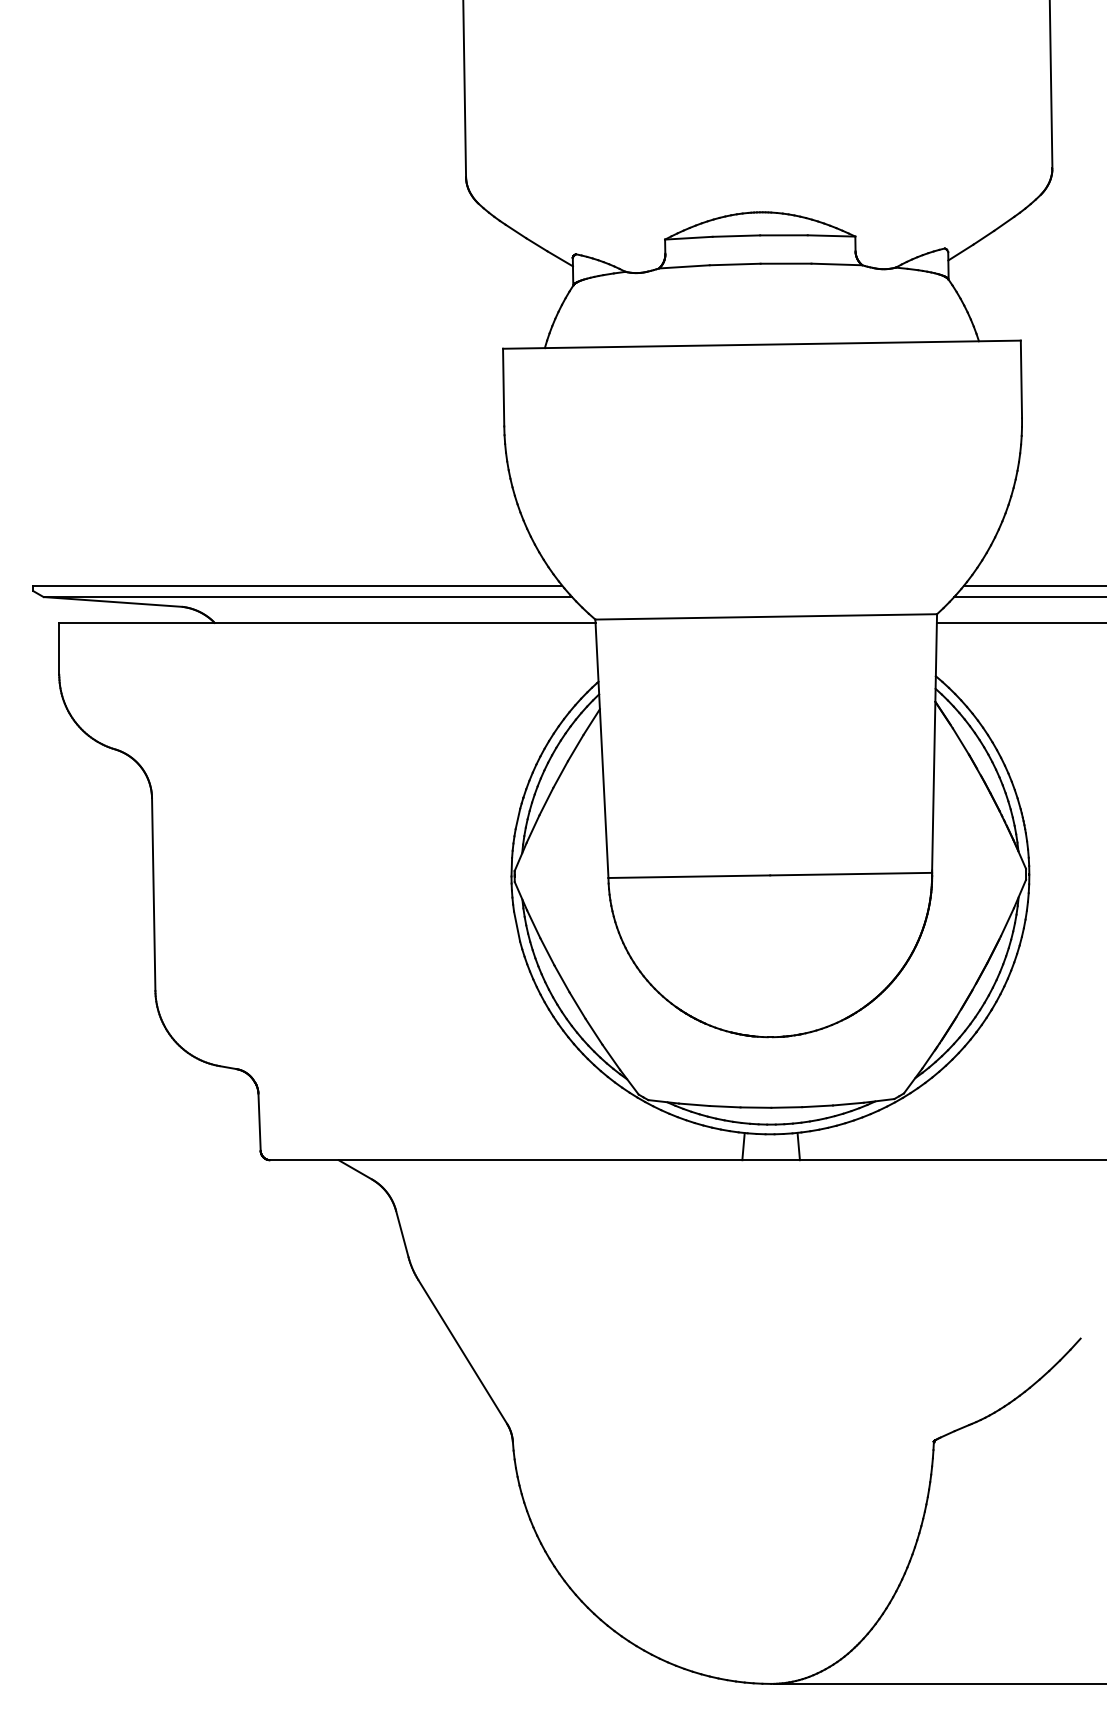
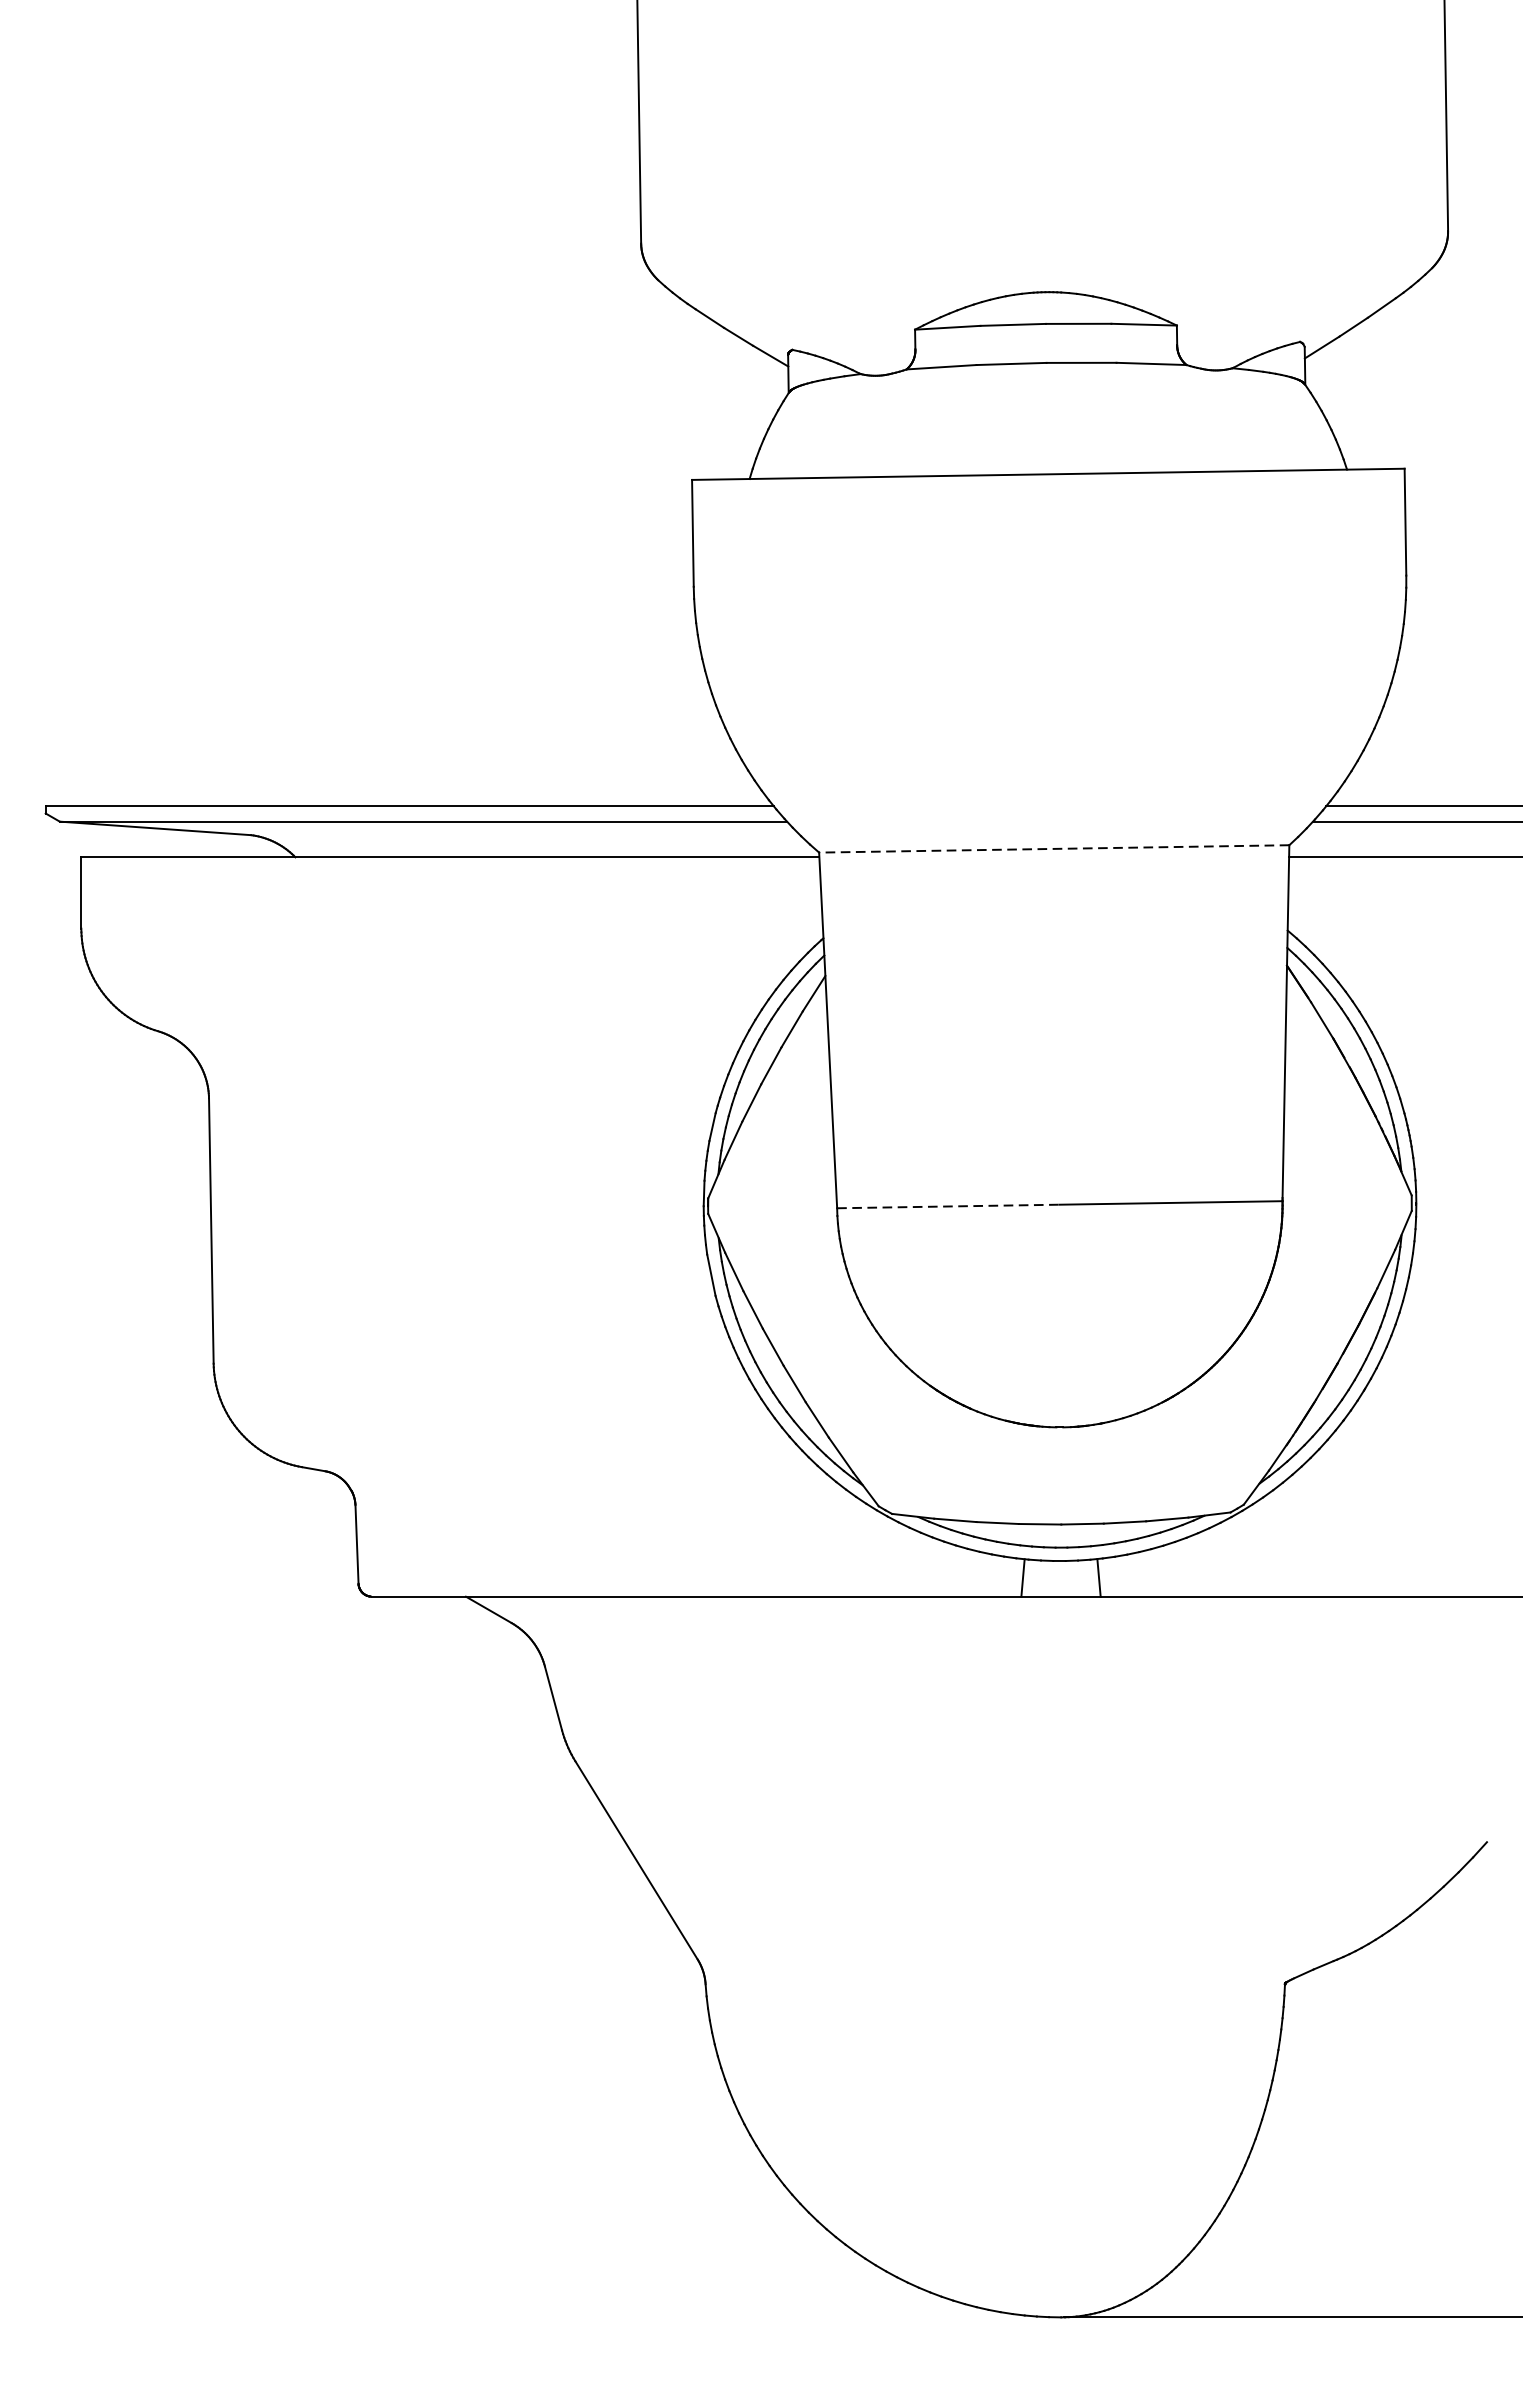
line: (766, 616) -> (1054, 848), solid -> dashed
line: (689, 876) -> (948, 1206), solid -> dashed

